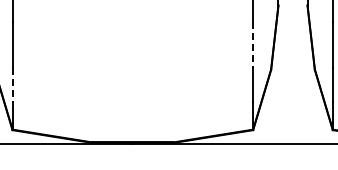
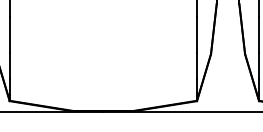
line: (253, 45) -> (197, 35), dashed -> solid
line: (12, 85) -> (9, 66), dashed -> solid

